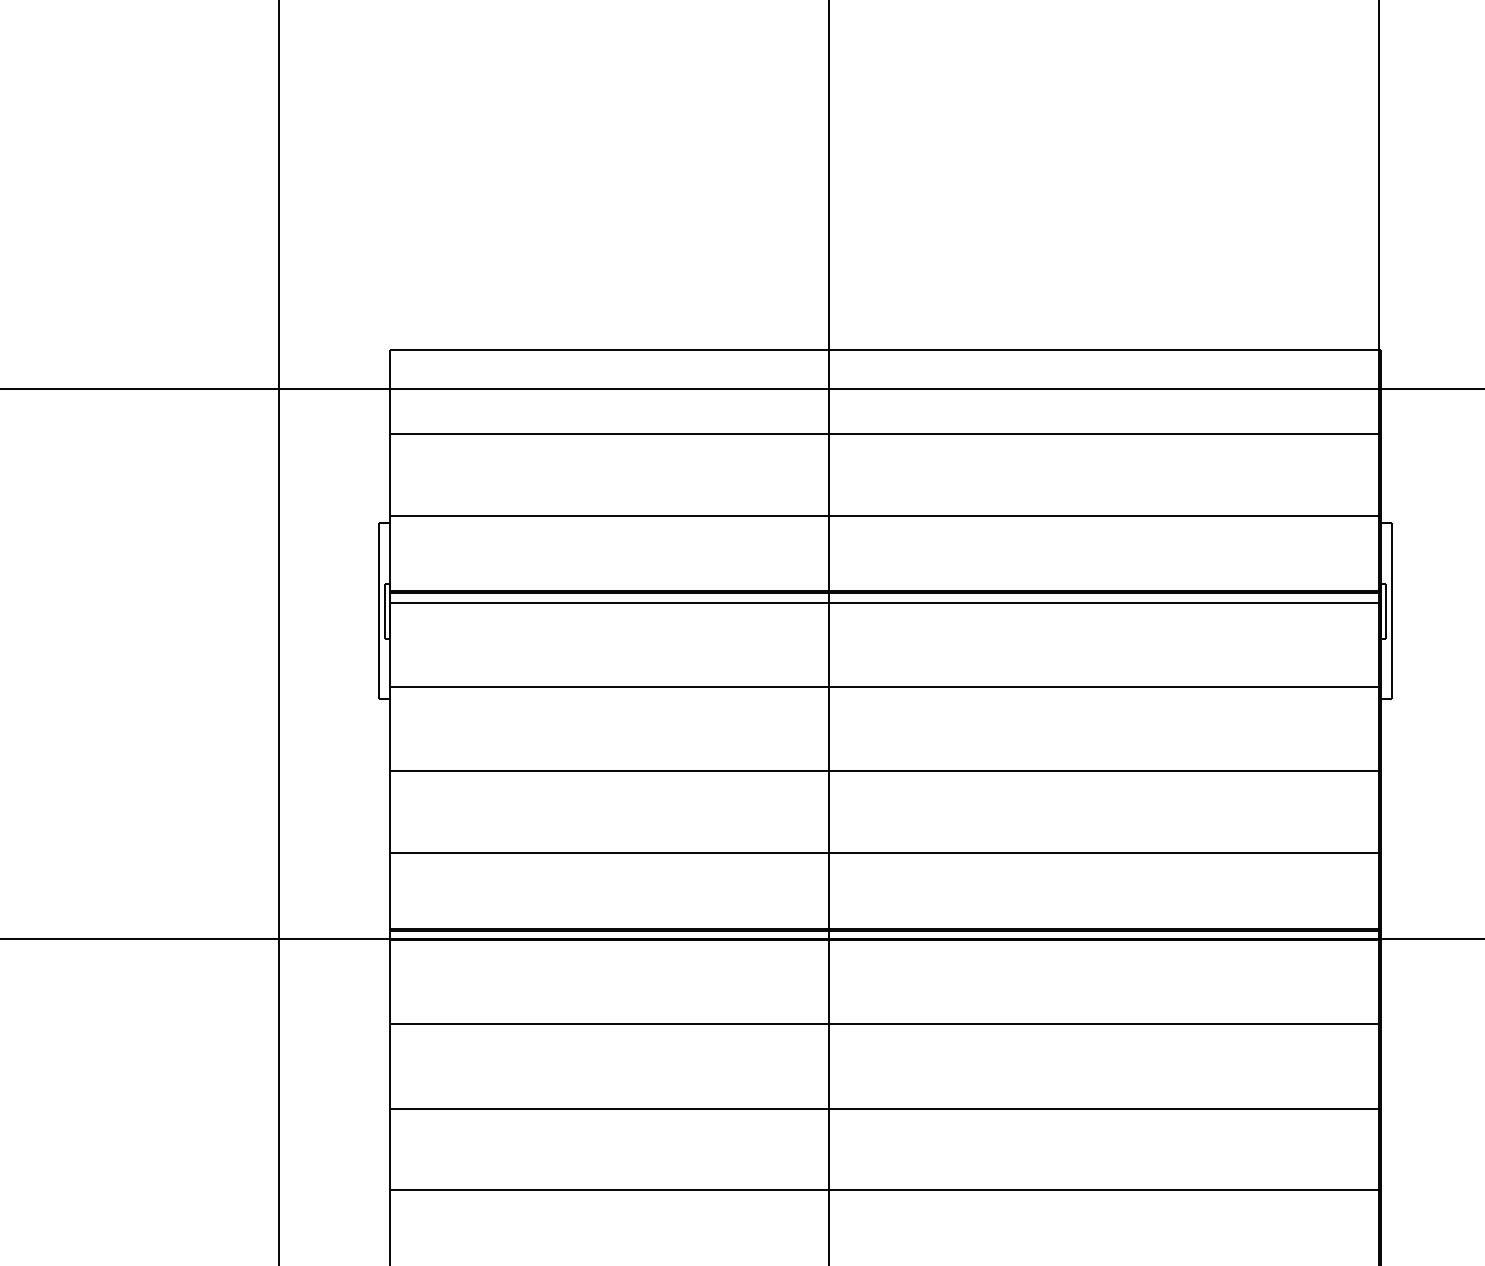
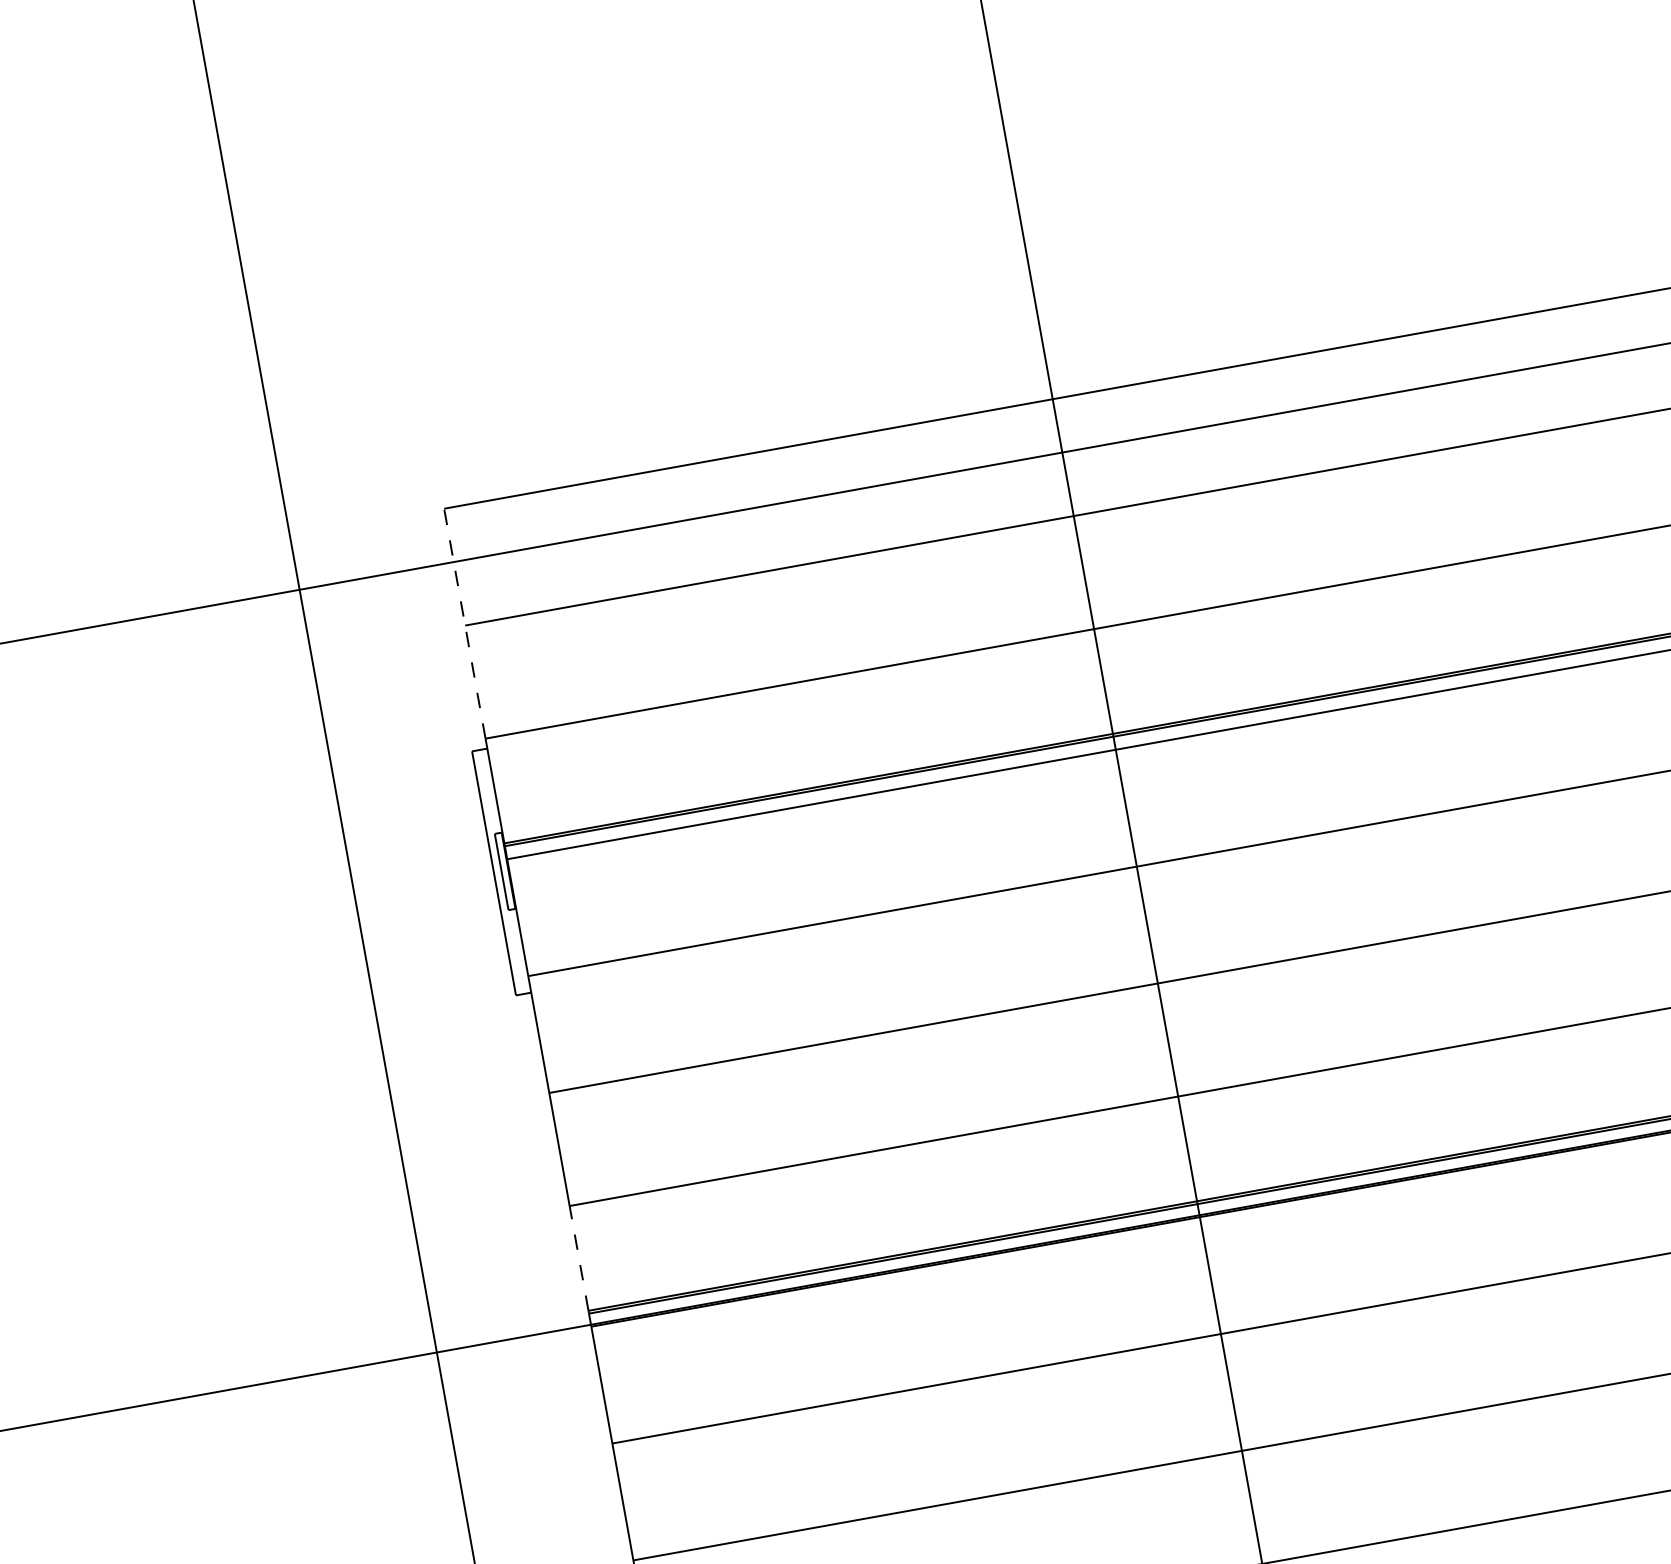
line: (390, 432) -> (465, 622), solid -> dashed
line: (390, 890) -> (579, 1257), solid -> dashed

